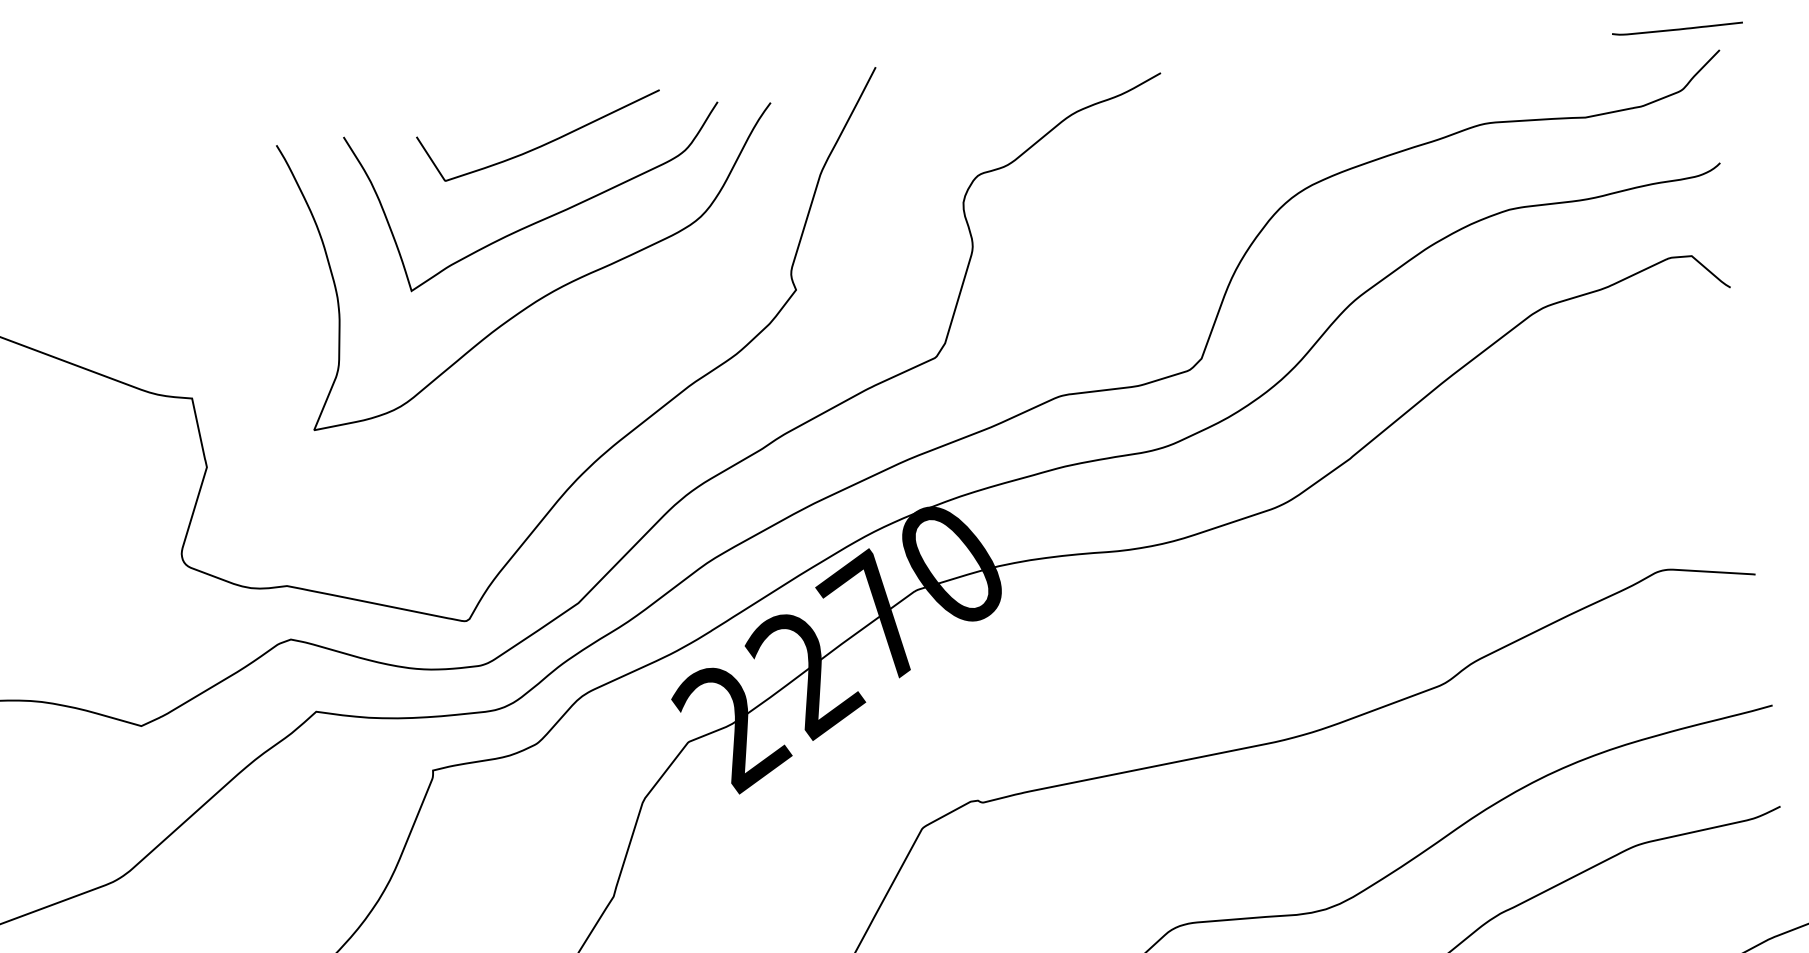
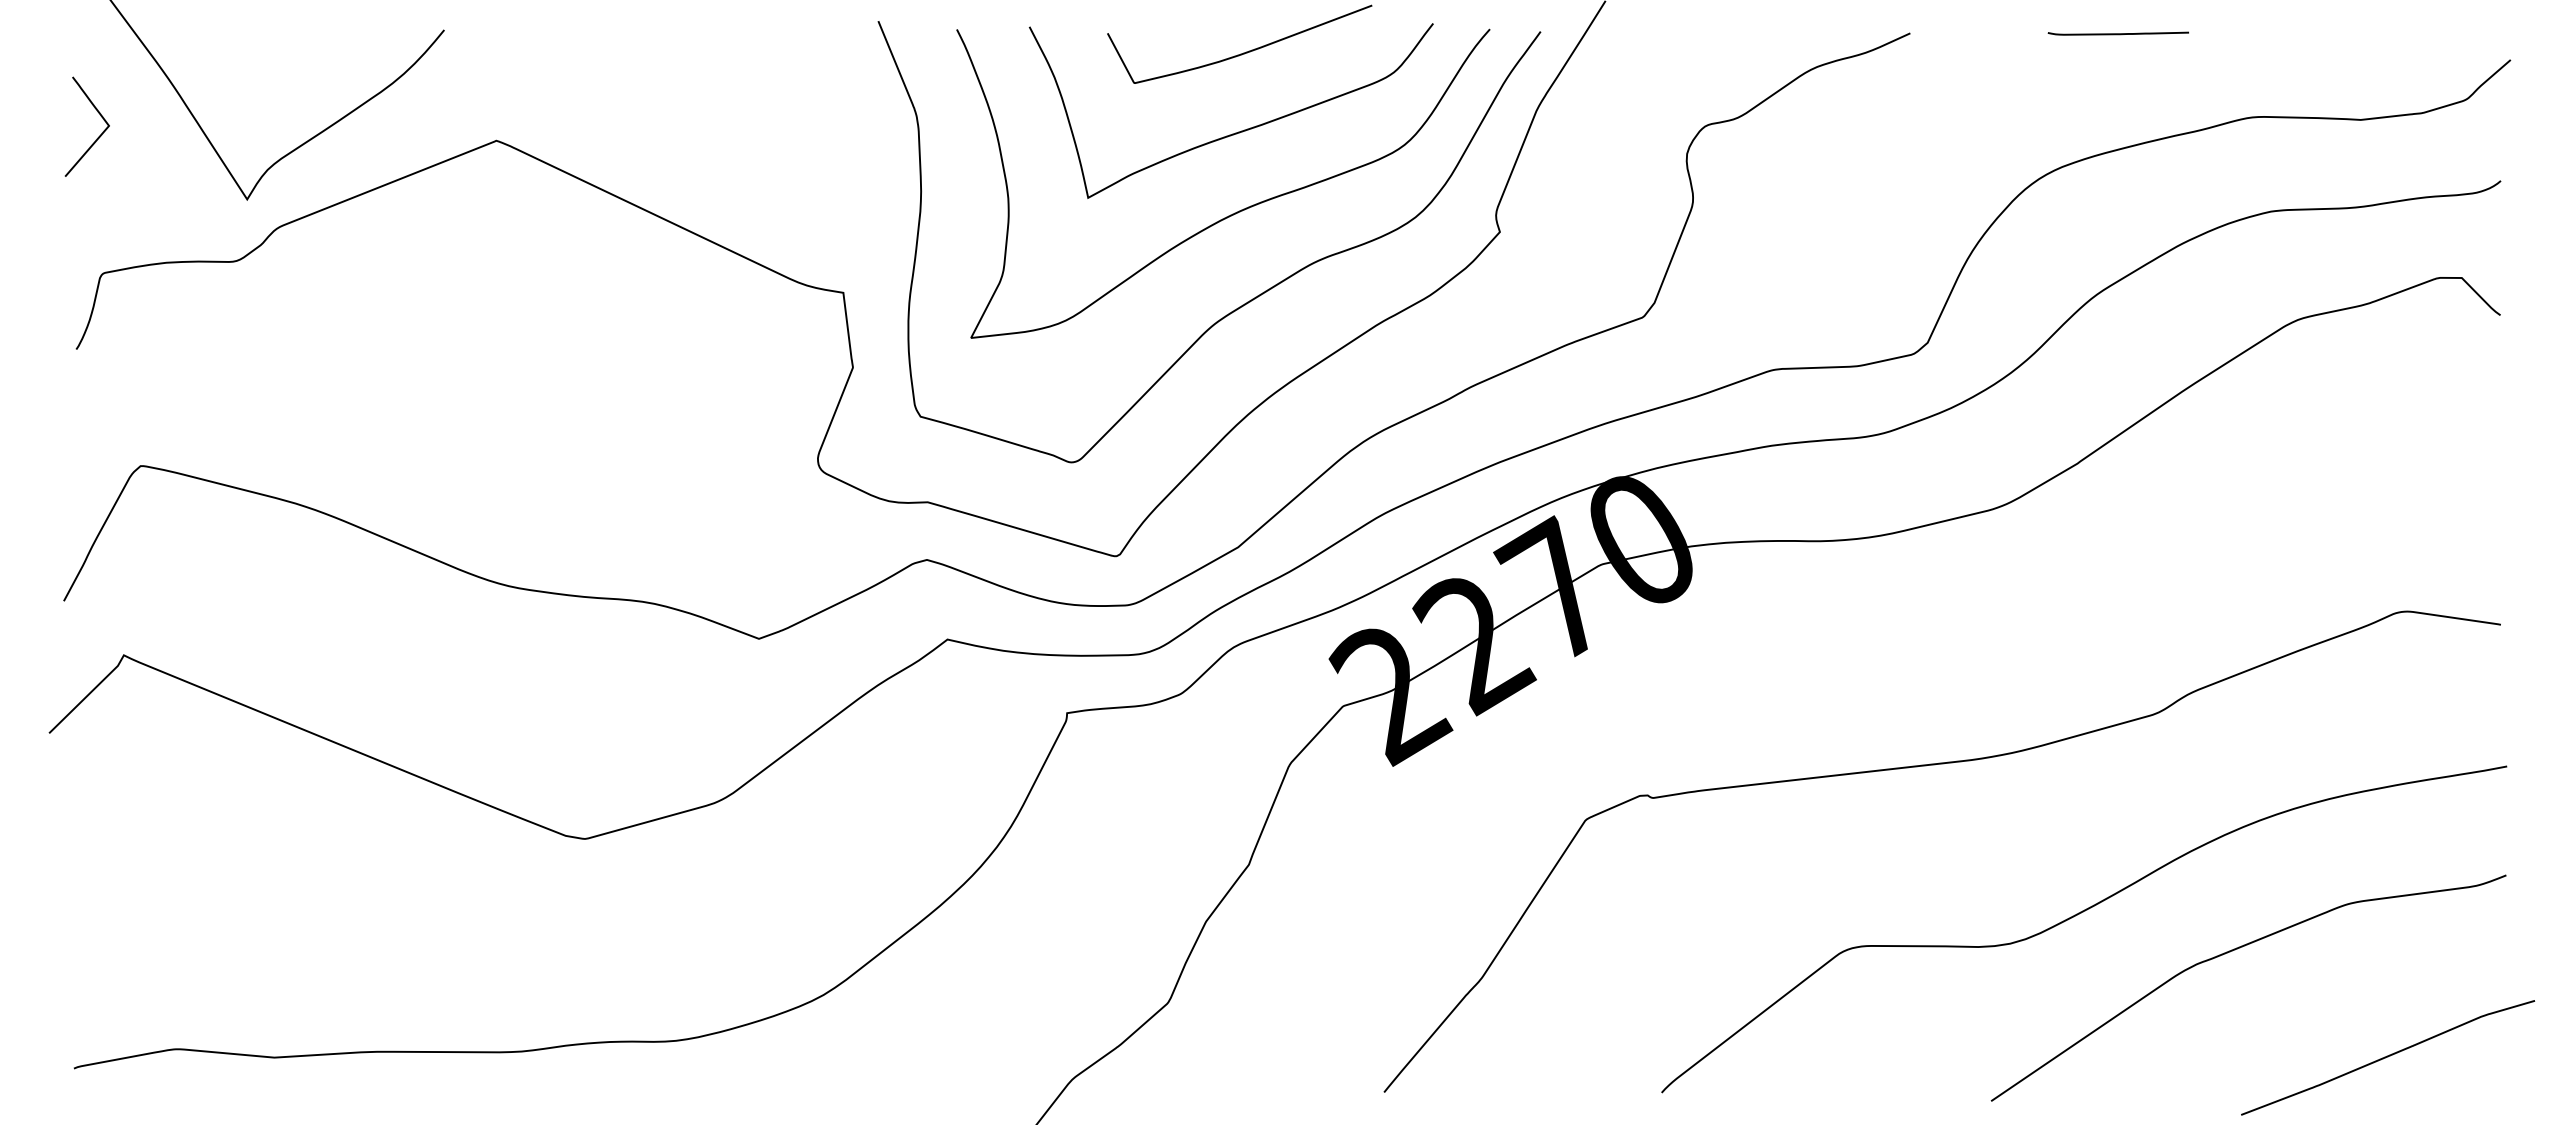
curve: (1676, 29) -> (2117, 33), moved
curve: (567, 374) -> (1247, 301), added

